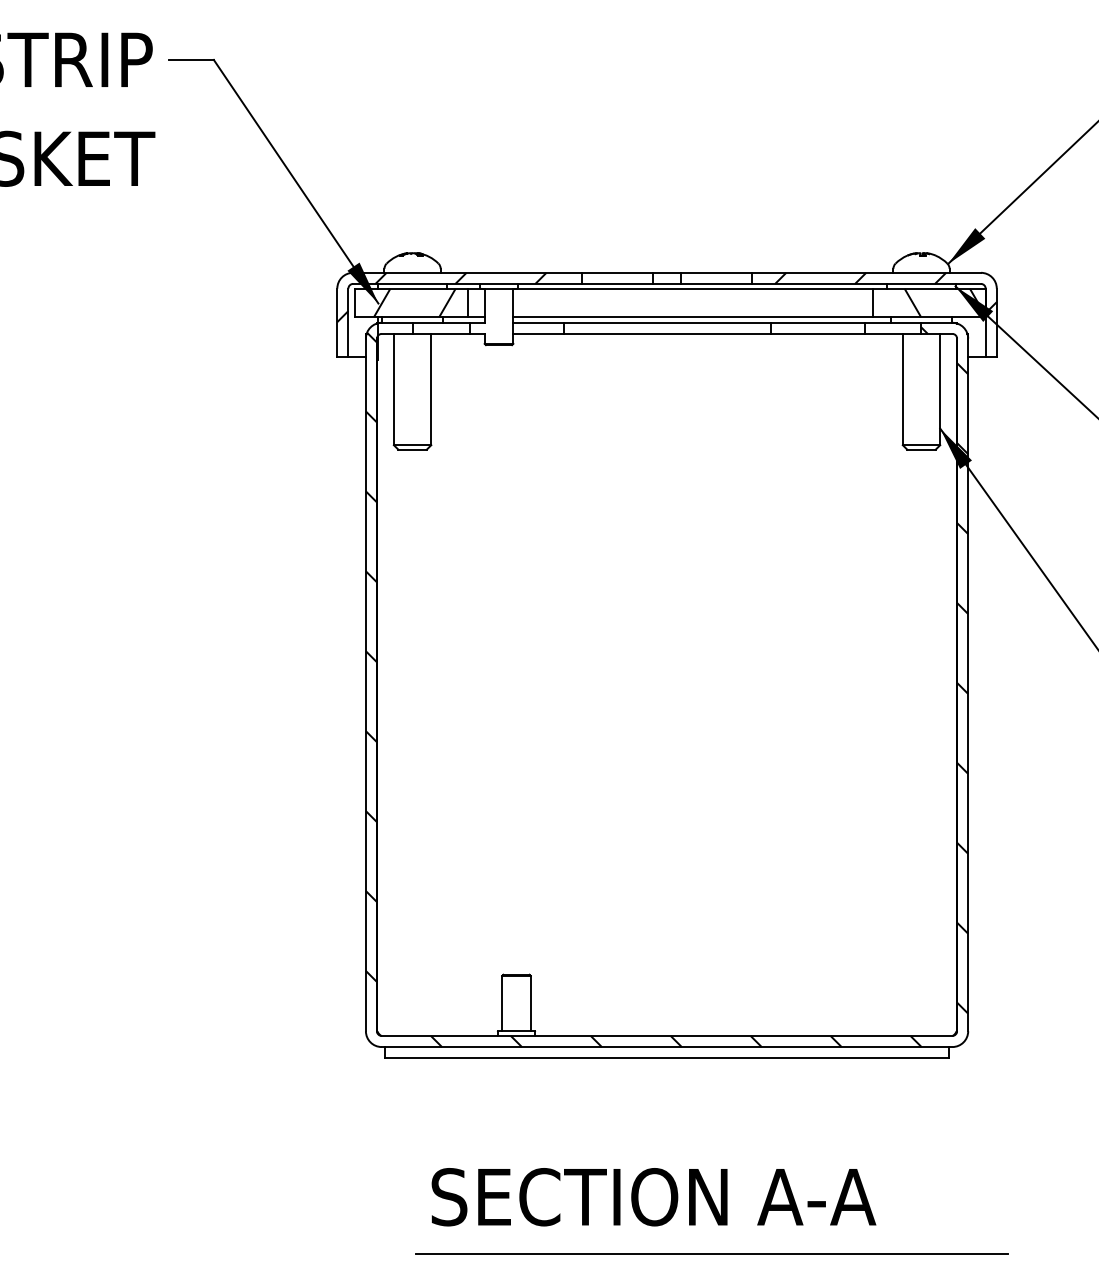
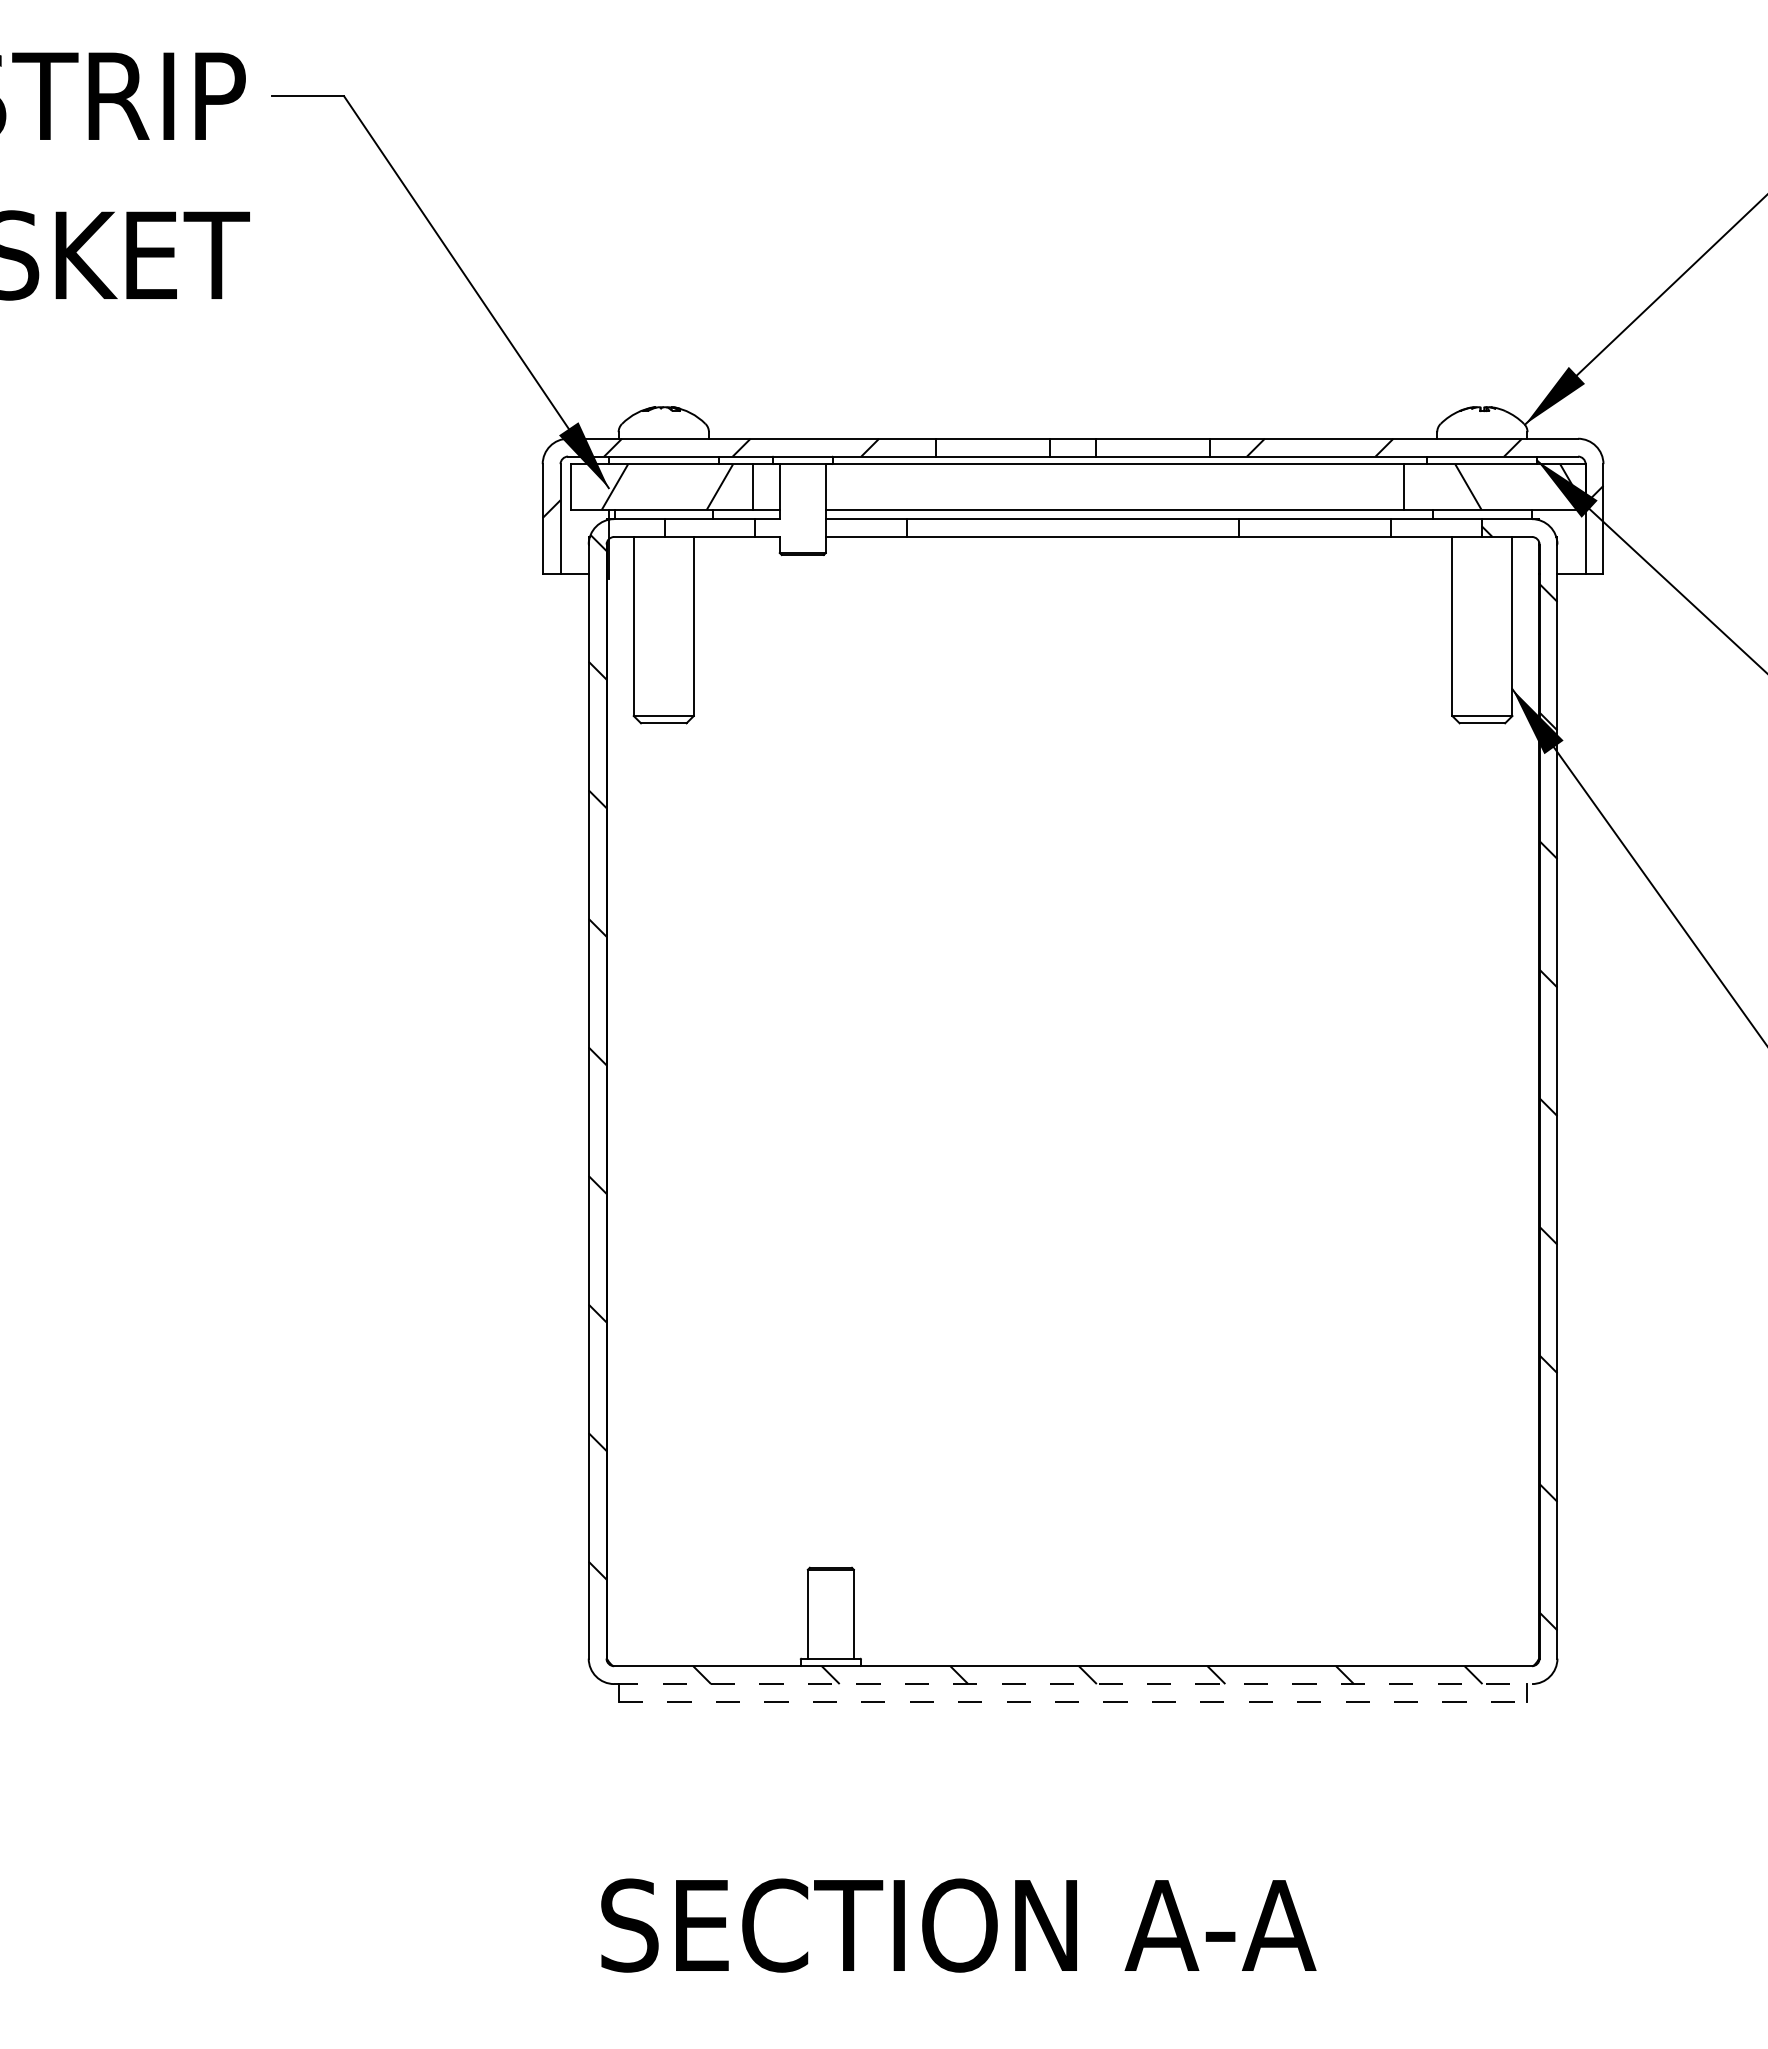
line: (667, 1047) -> (1073, 1684), solid -> dashed
line: (667, 1058) -> (1073, 1702), solid -> dashed
text: (653, 1197) -> (957, 1926), moved
line: (711, 1253) -> (1144, 2016), removed

